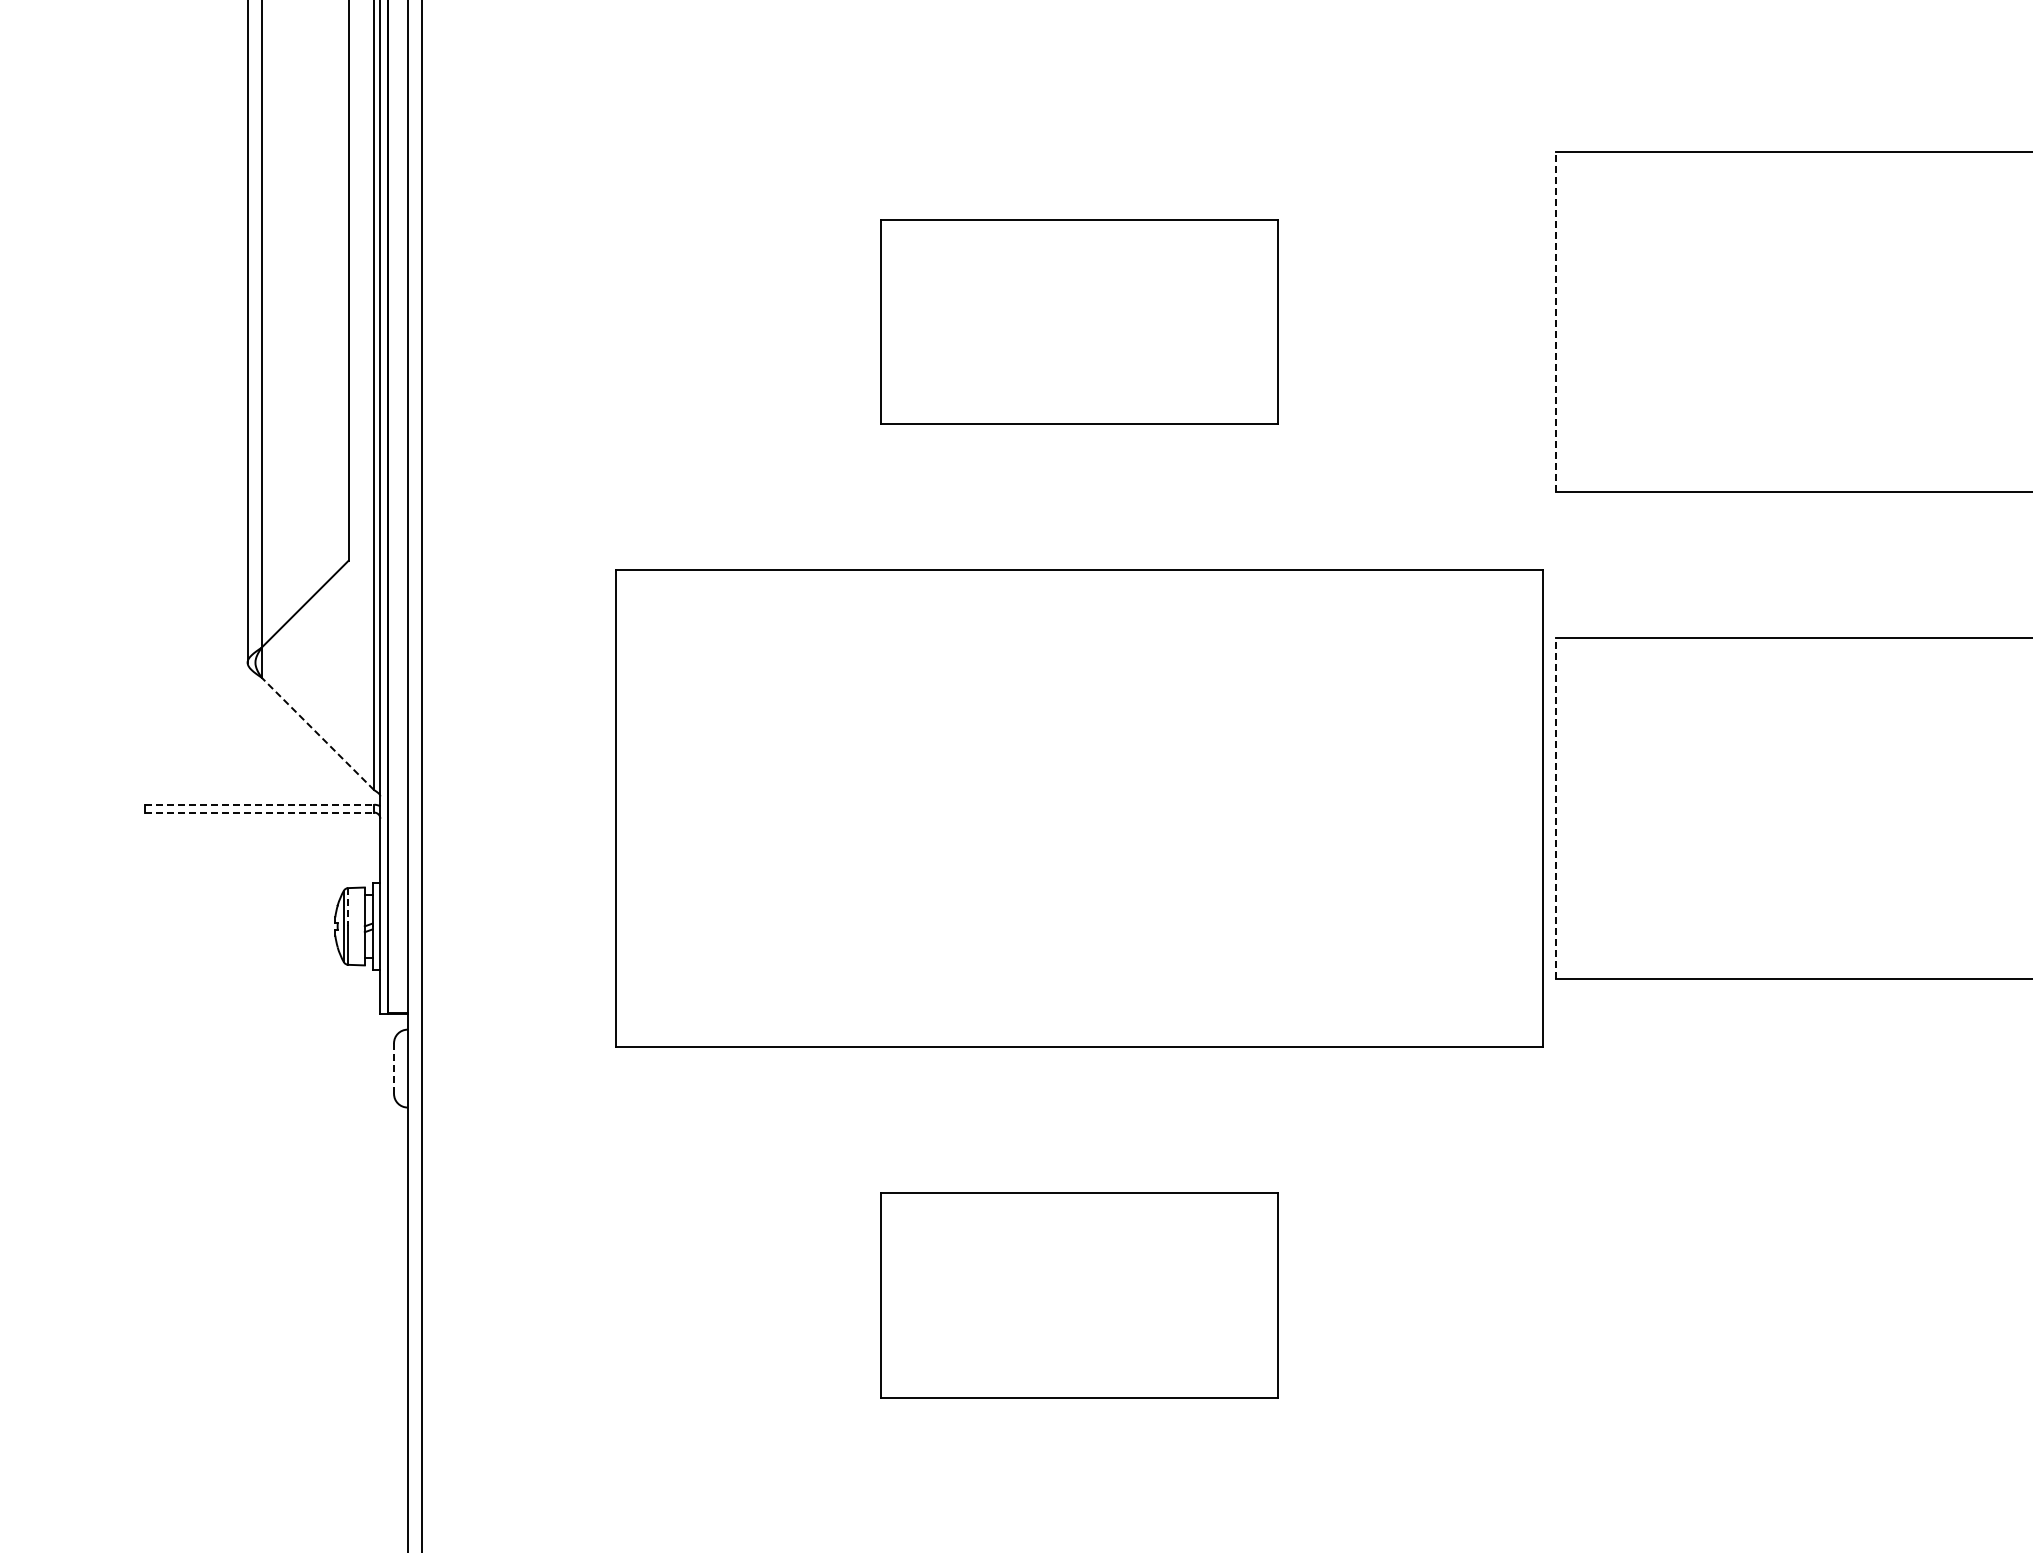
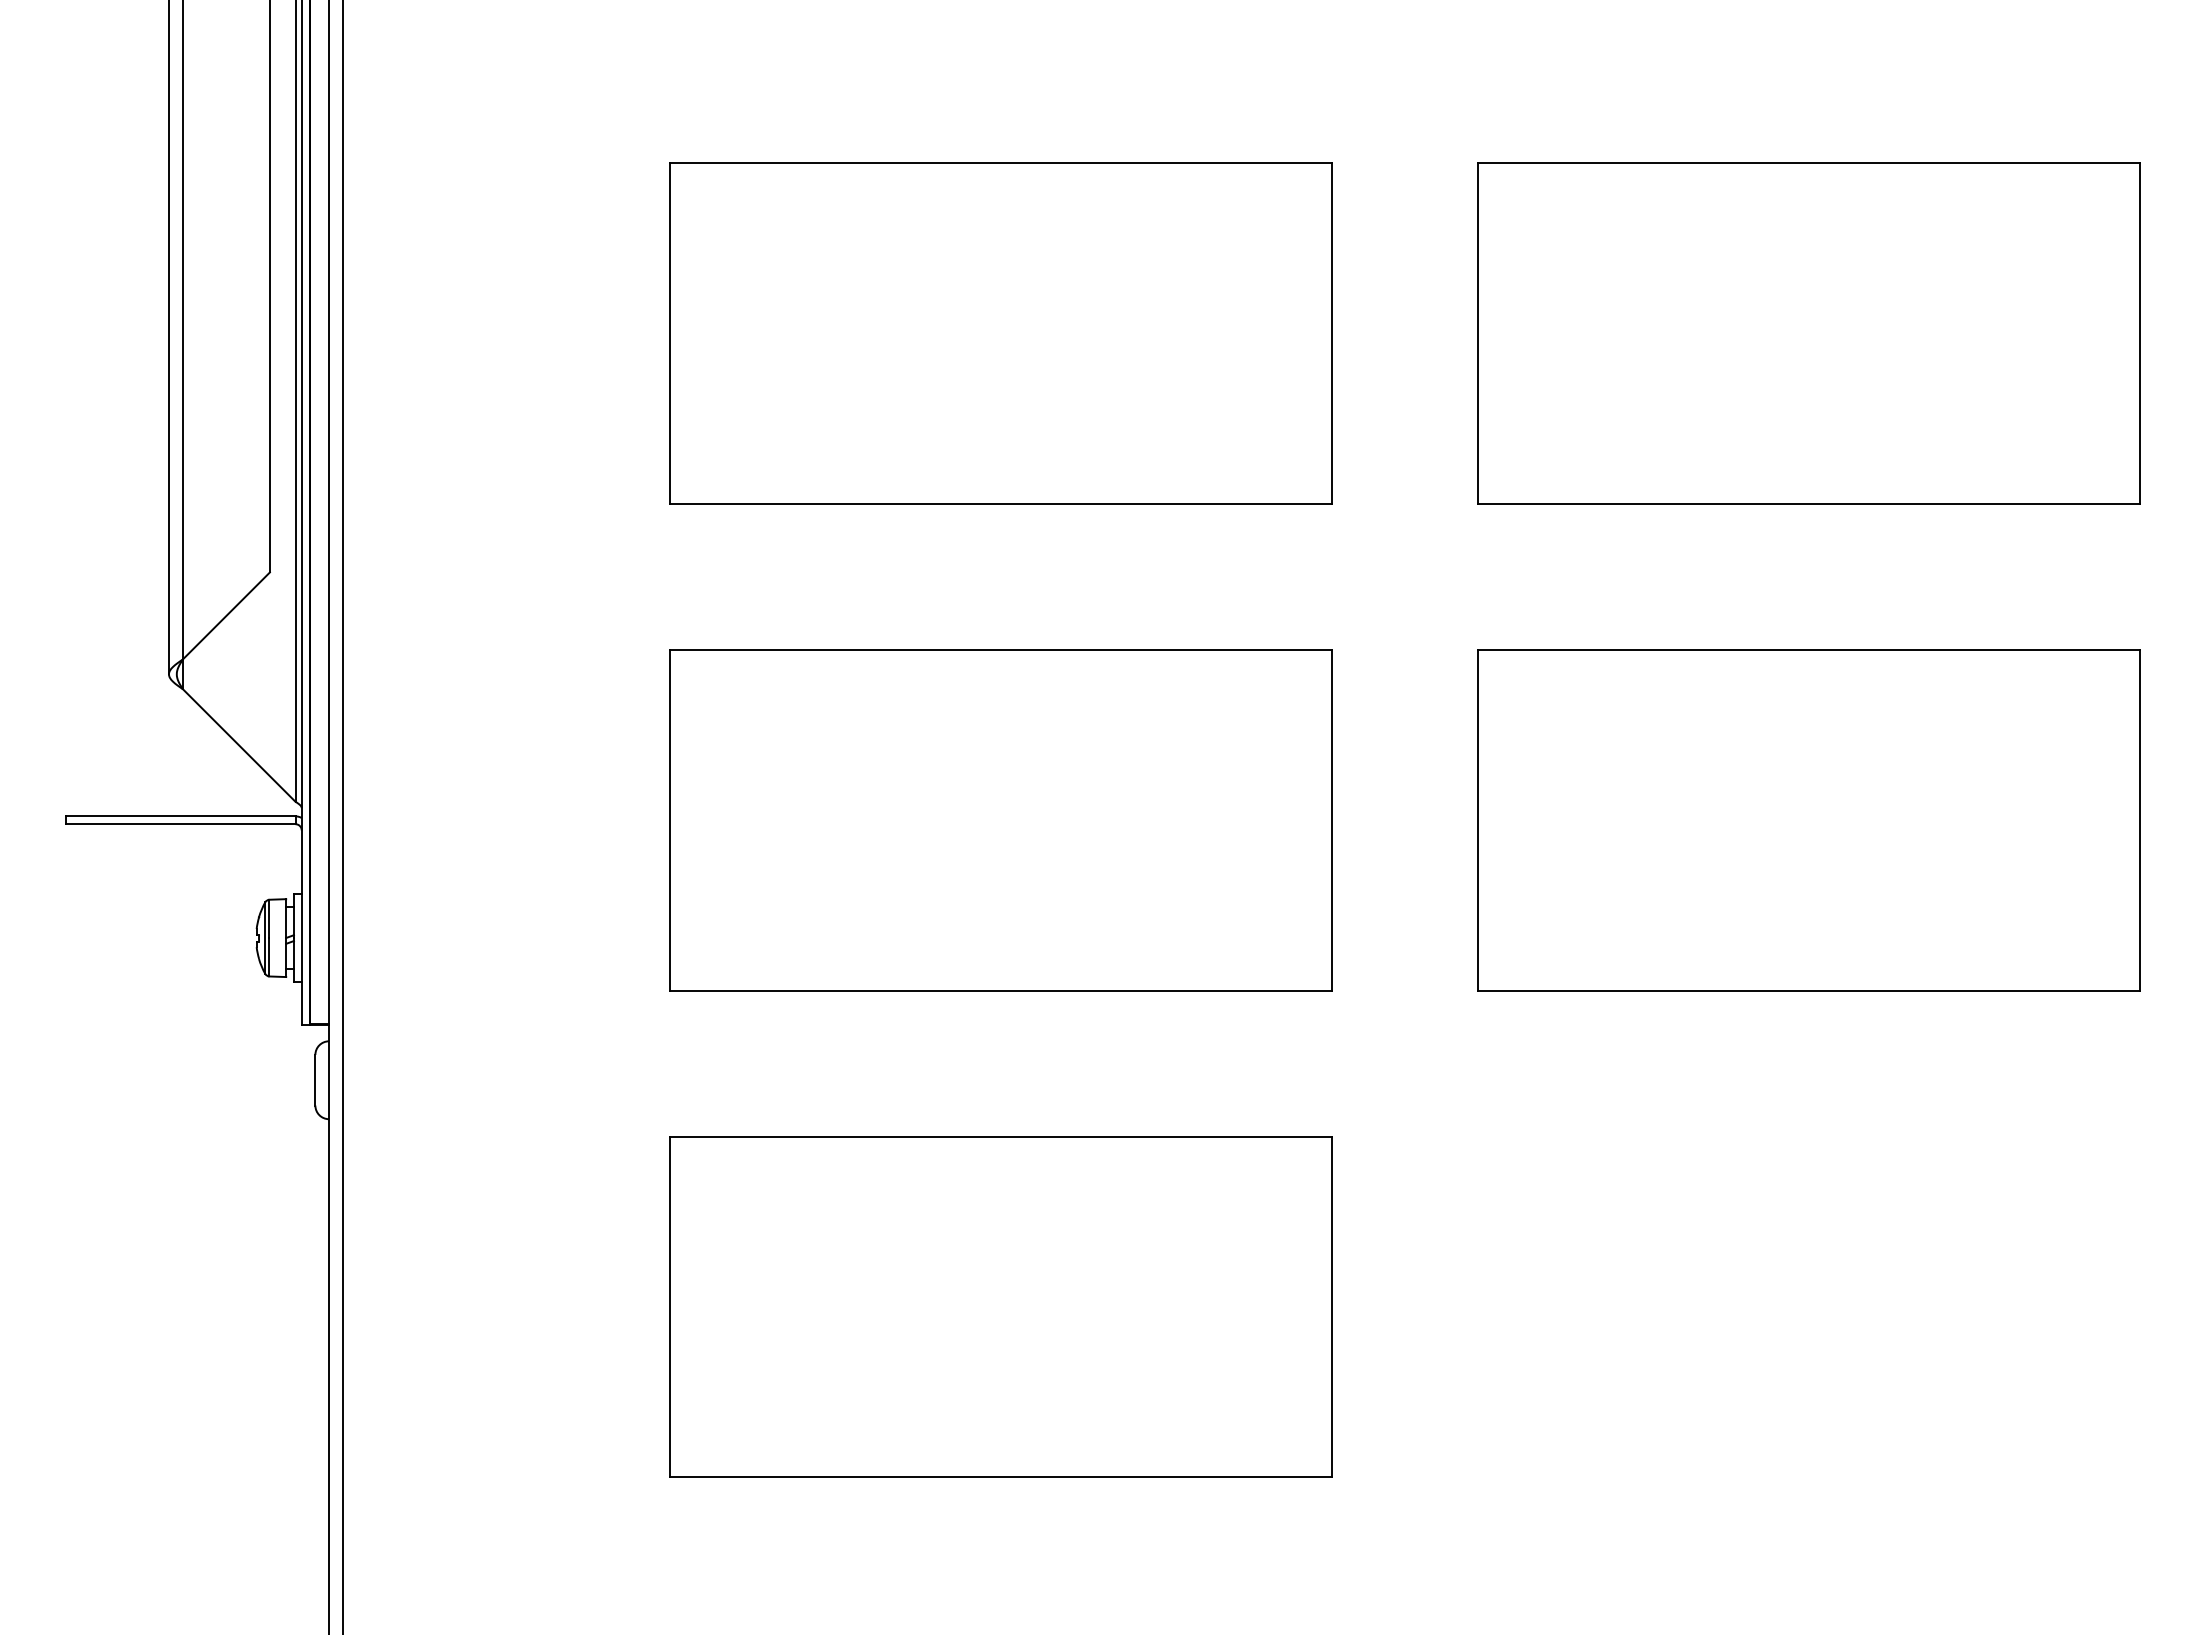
part: (1079, 321) -> (1000, 333), size x1.67
line: (1556, 321) -> (1477, 333), dashed -> solid
line: (318, 733) -> (239, 745), dashed -> solid
line: (259, 804) -> (180, 816), dashed -> solid
line: (1556, 807) -> (1477, 819), dashed -> solid
part: (1079, 808) -> (1000, 820), size x0.71
line: (259, 812) -> (180, 824), dashed -> solid
line: (348, 907) -> (269, 919), dashed -> solid
line: (394, 1068) -> (315, 1080), dashed -> solid
part: (1079, 1294) -> (1000, 1306), size x1.67

